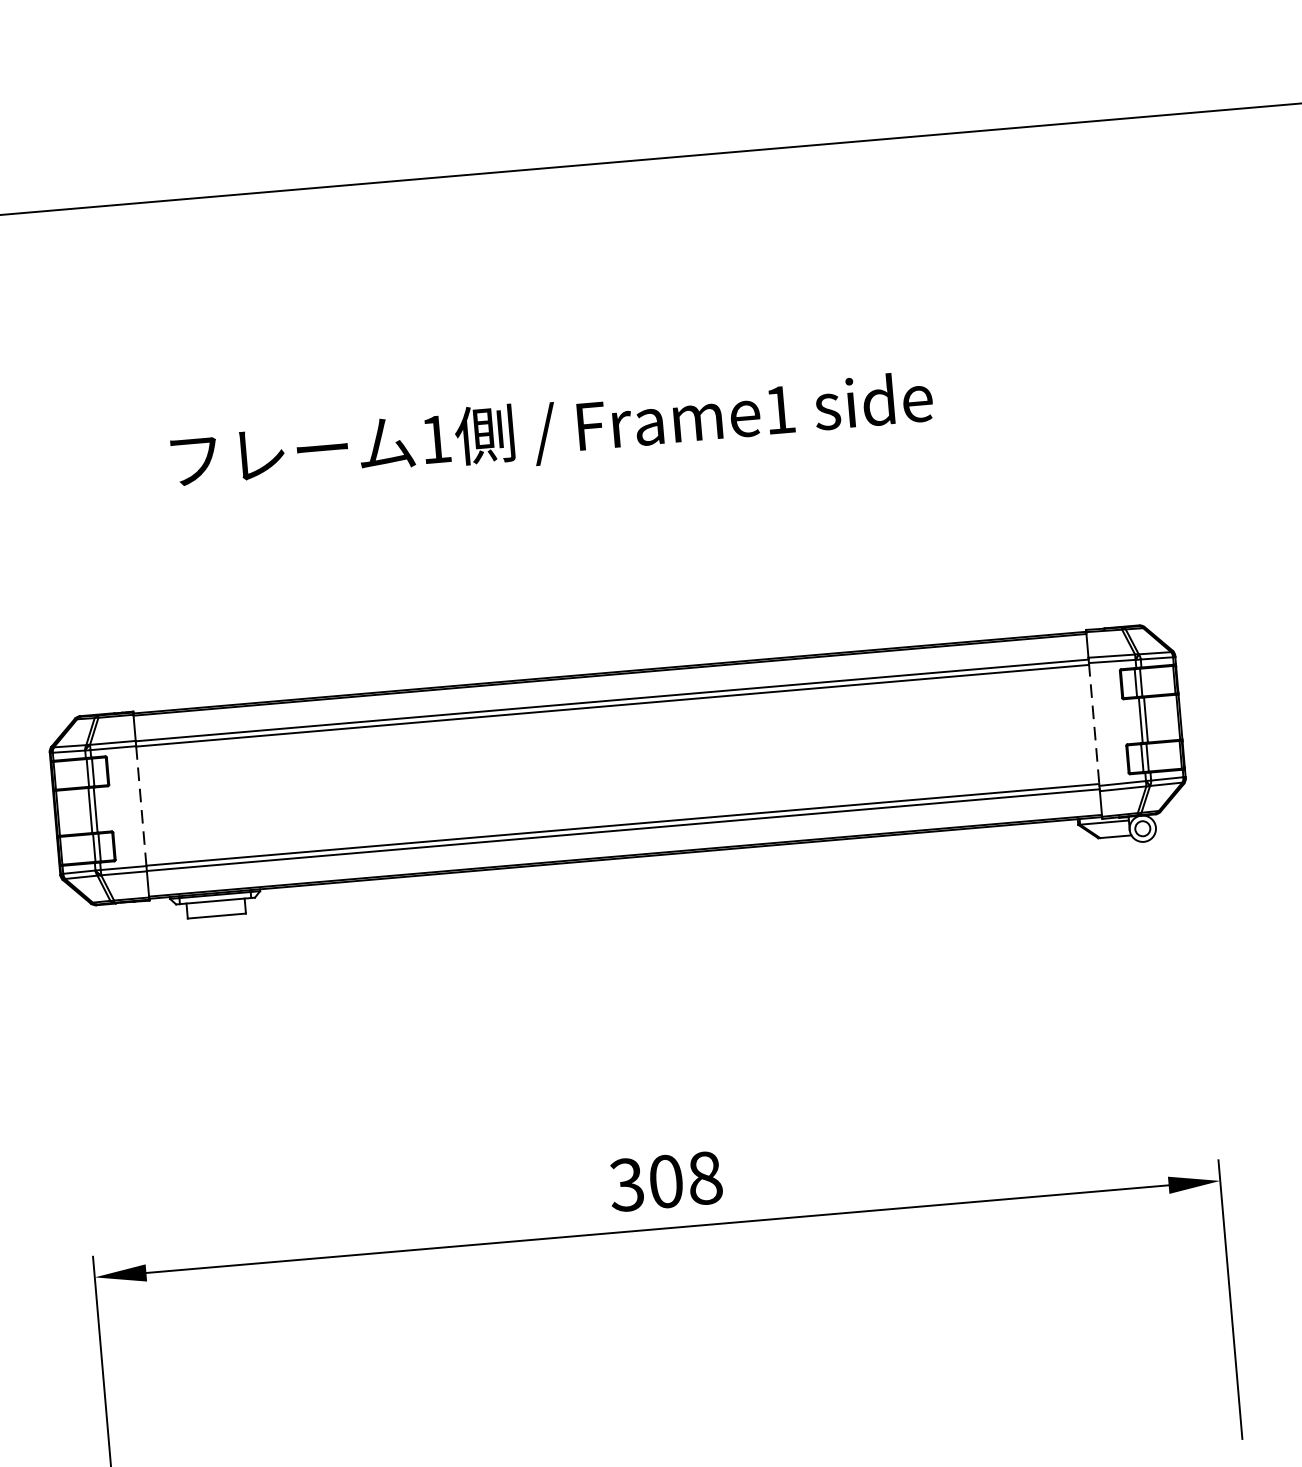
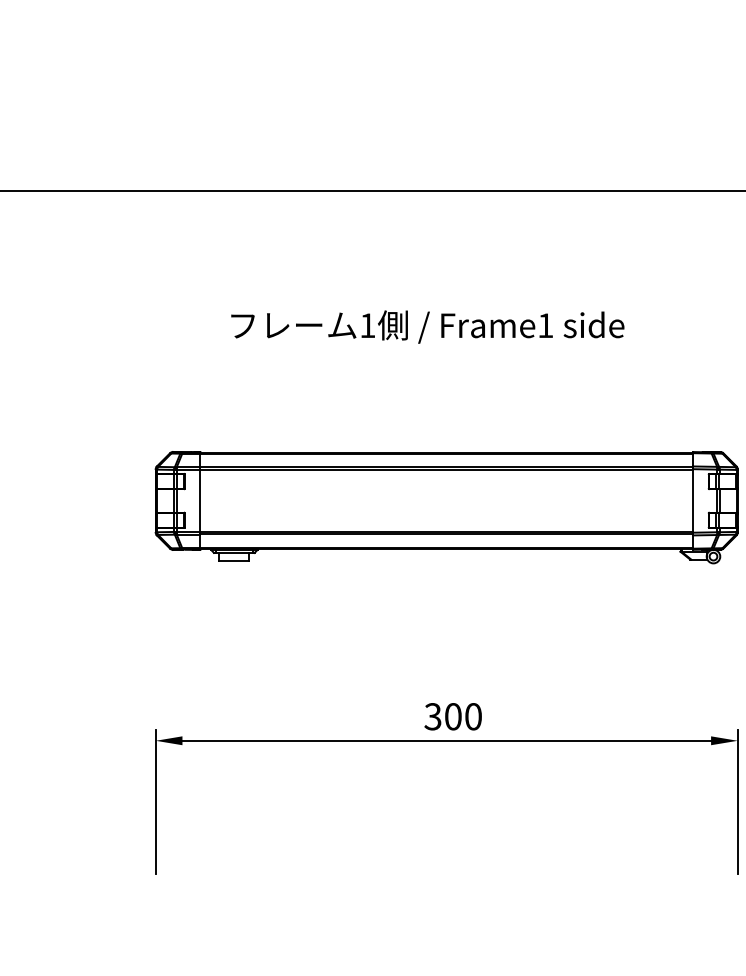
line: (1094, 723) -> (693, 500), dashed -> solid
line: (141, 805) -> (200, 500), dashed -> solid
text: (705, 1177) -> (473, 716), 308 -> 300

